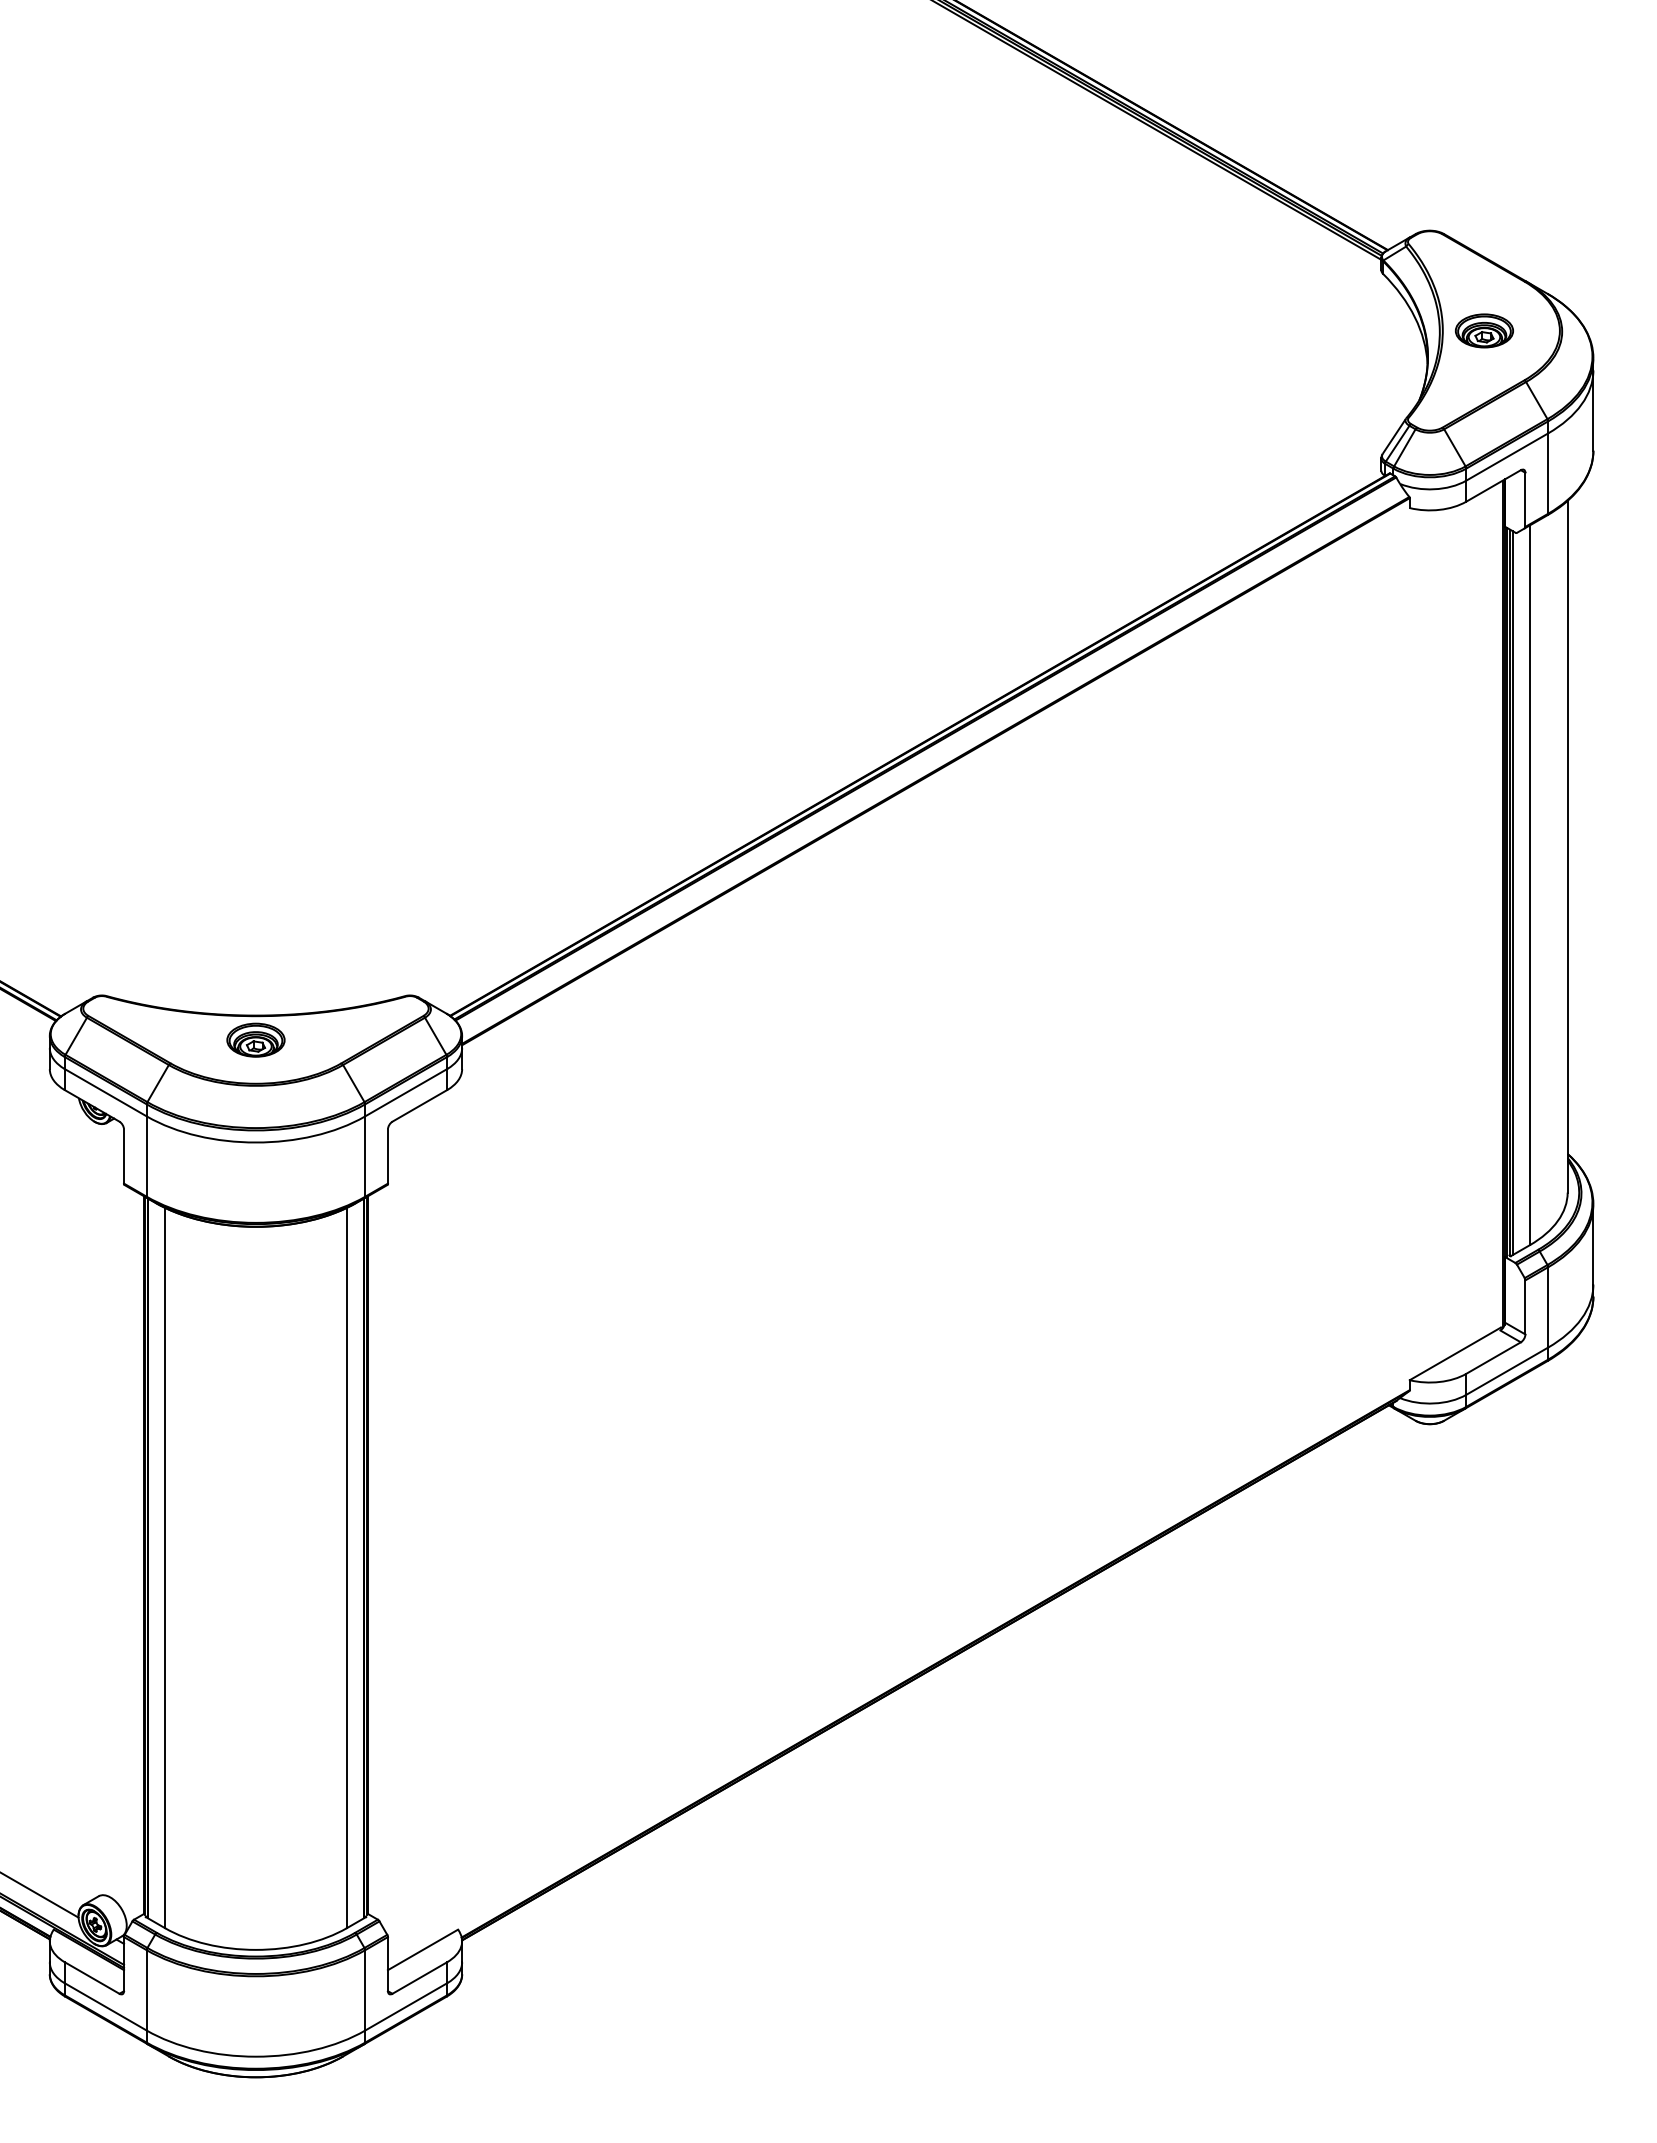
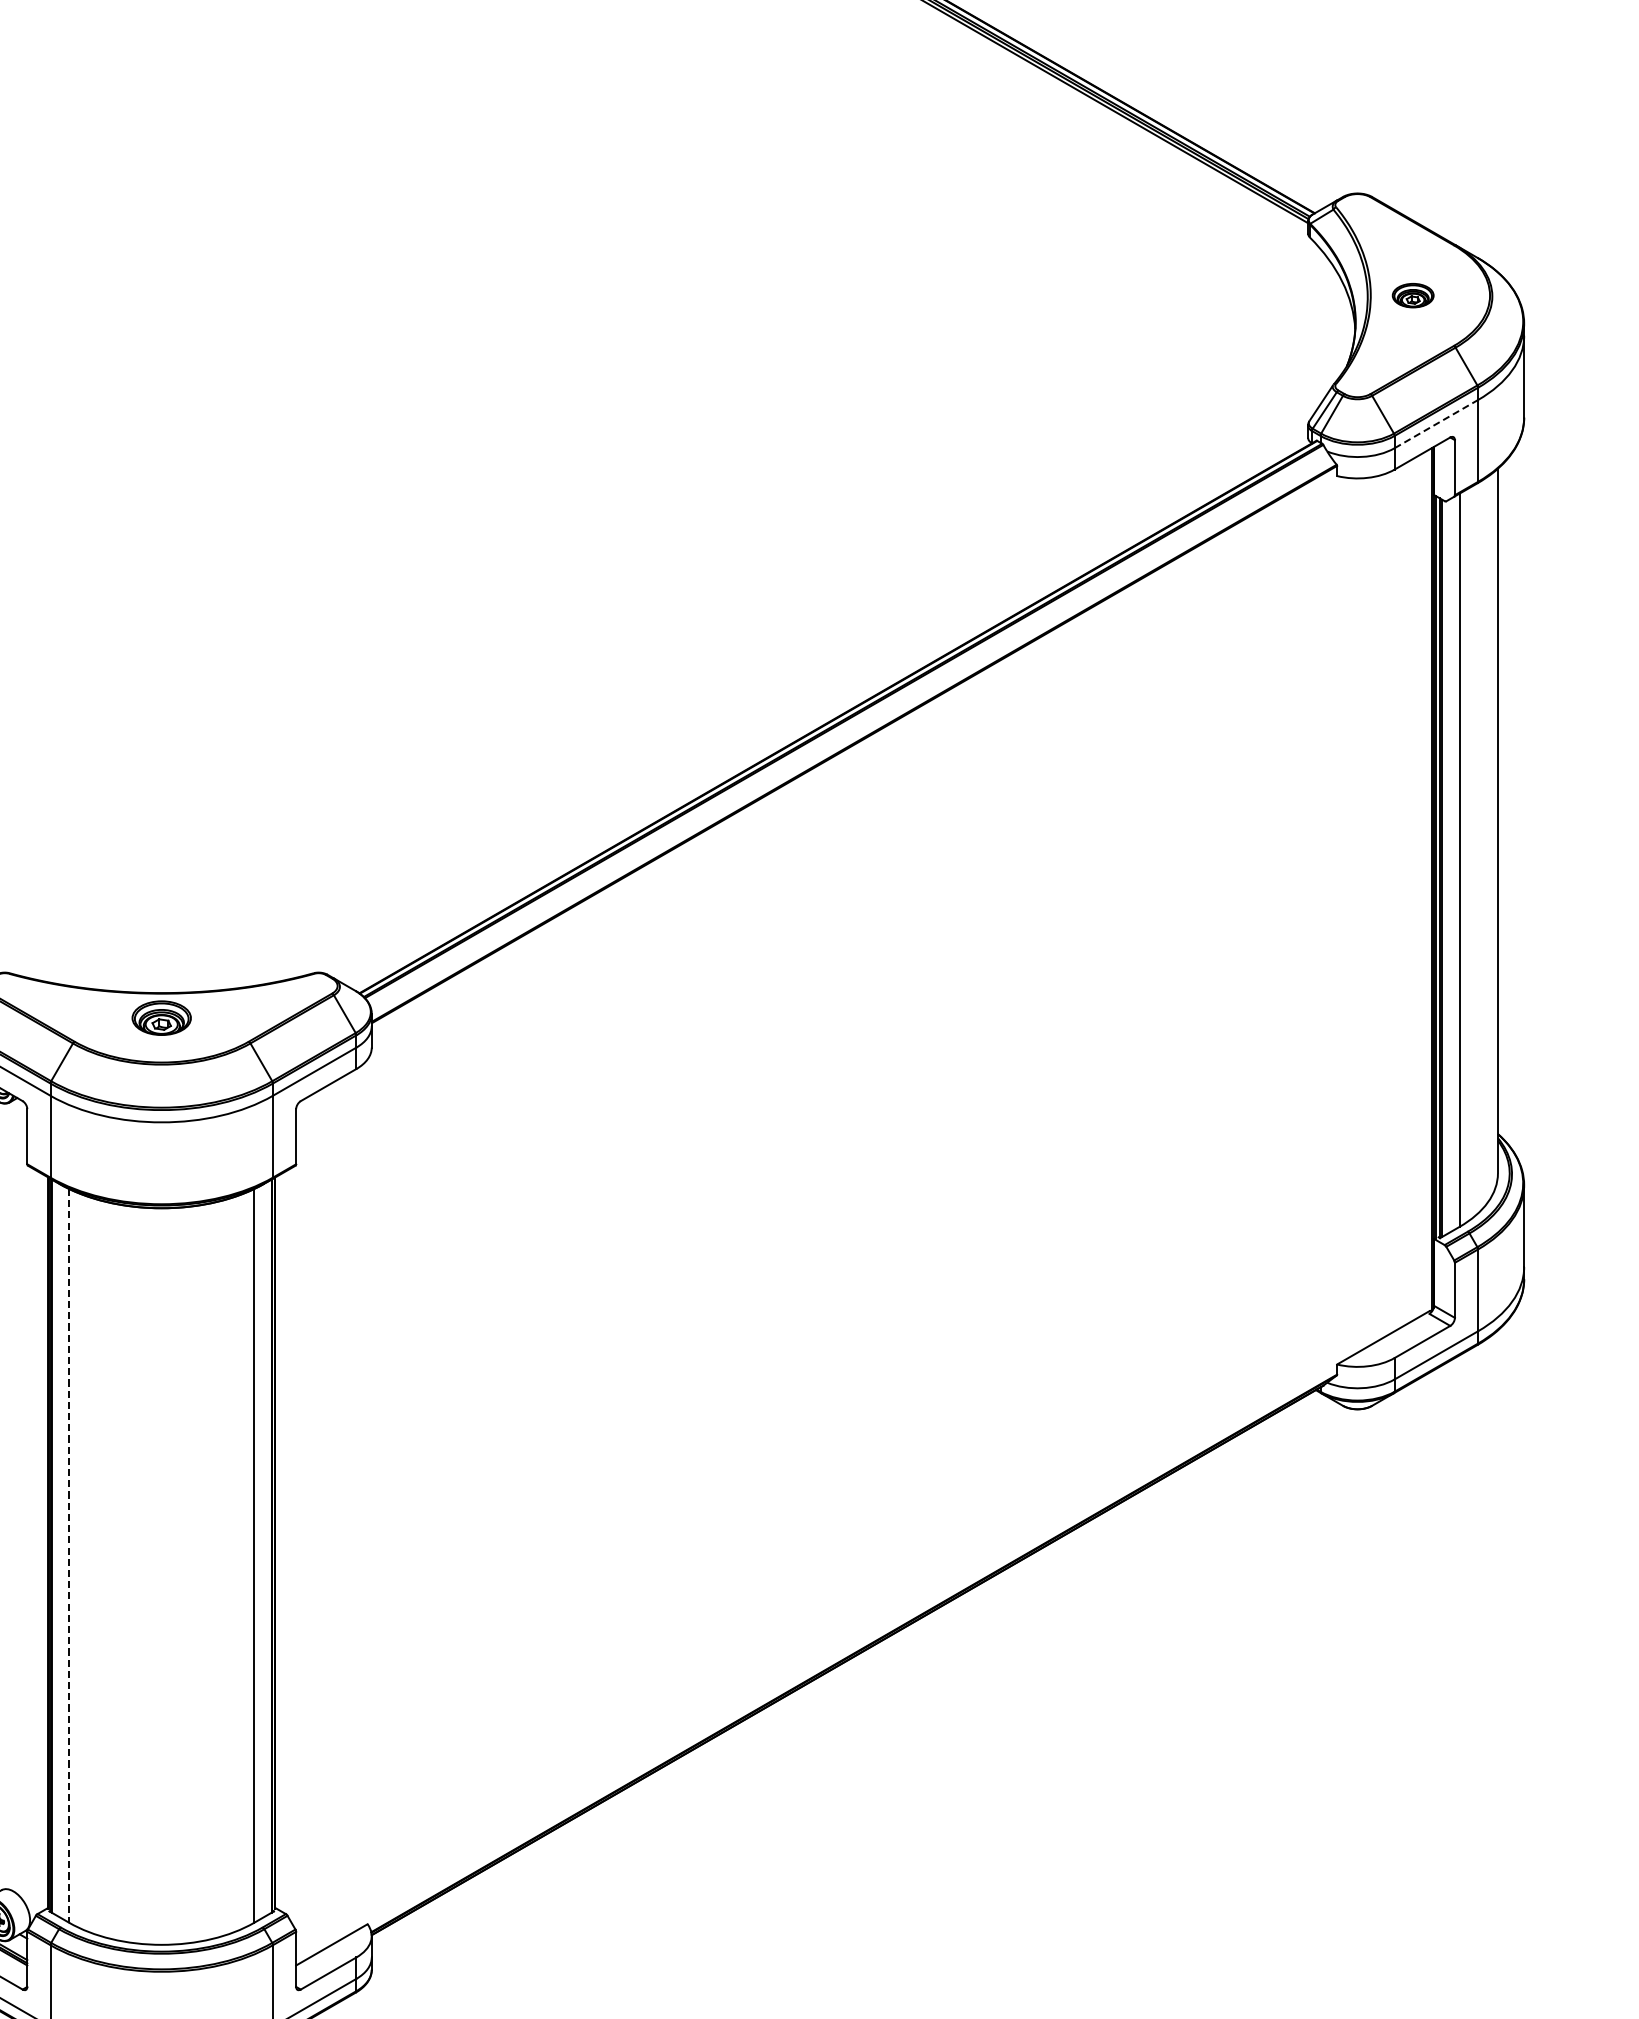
part: (1484, 330) -> (1413, 295), size x0.7
line: (1507, 456) -> (1436, 423), solid -> dashed
line: (164, 1568) -> (68, 1556), solid -> dashed

